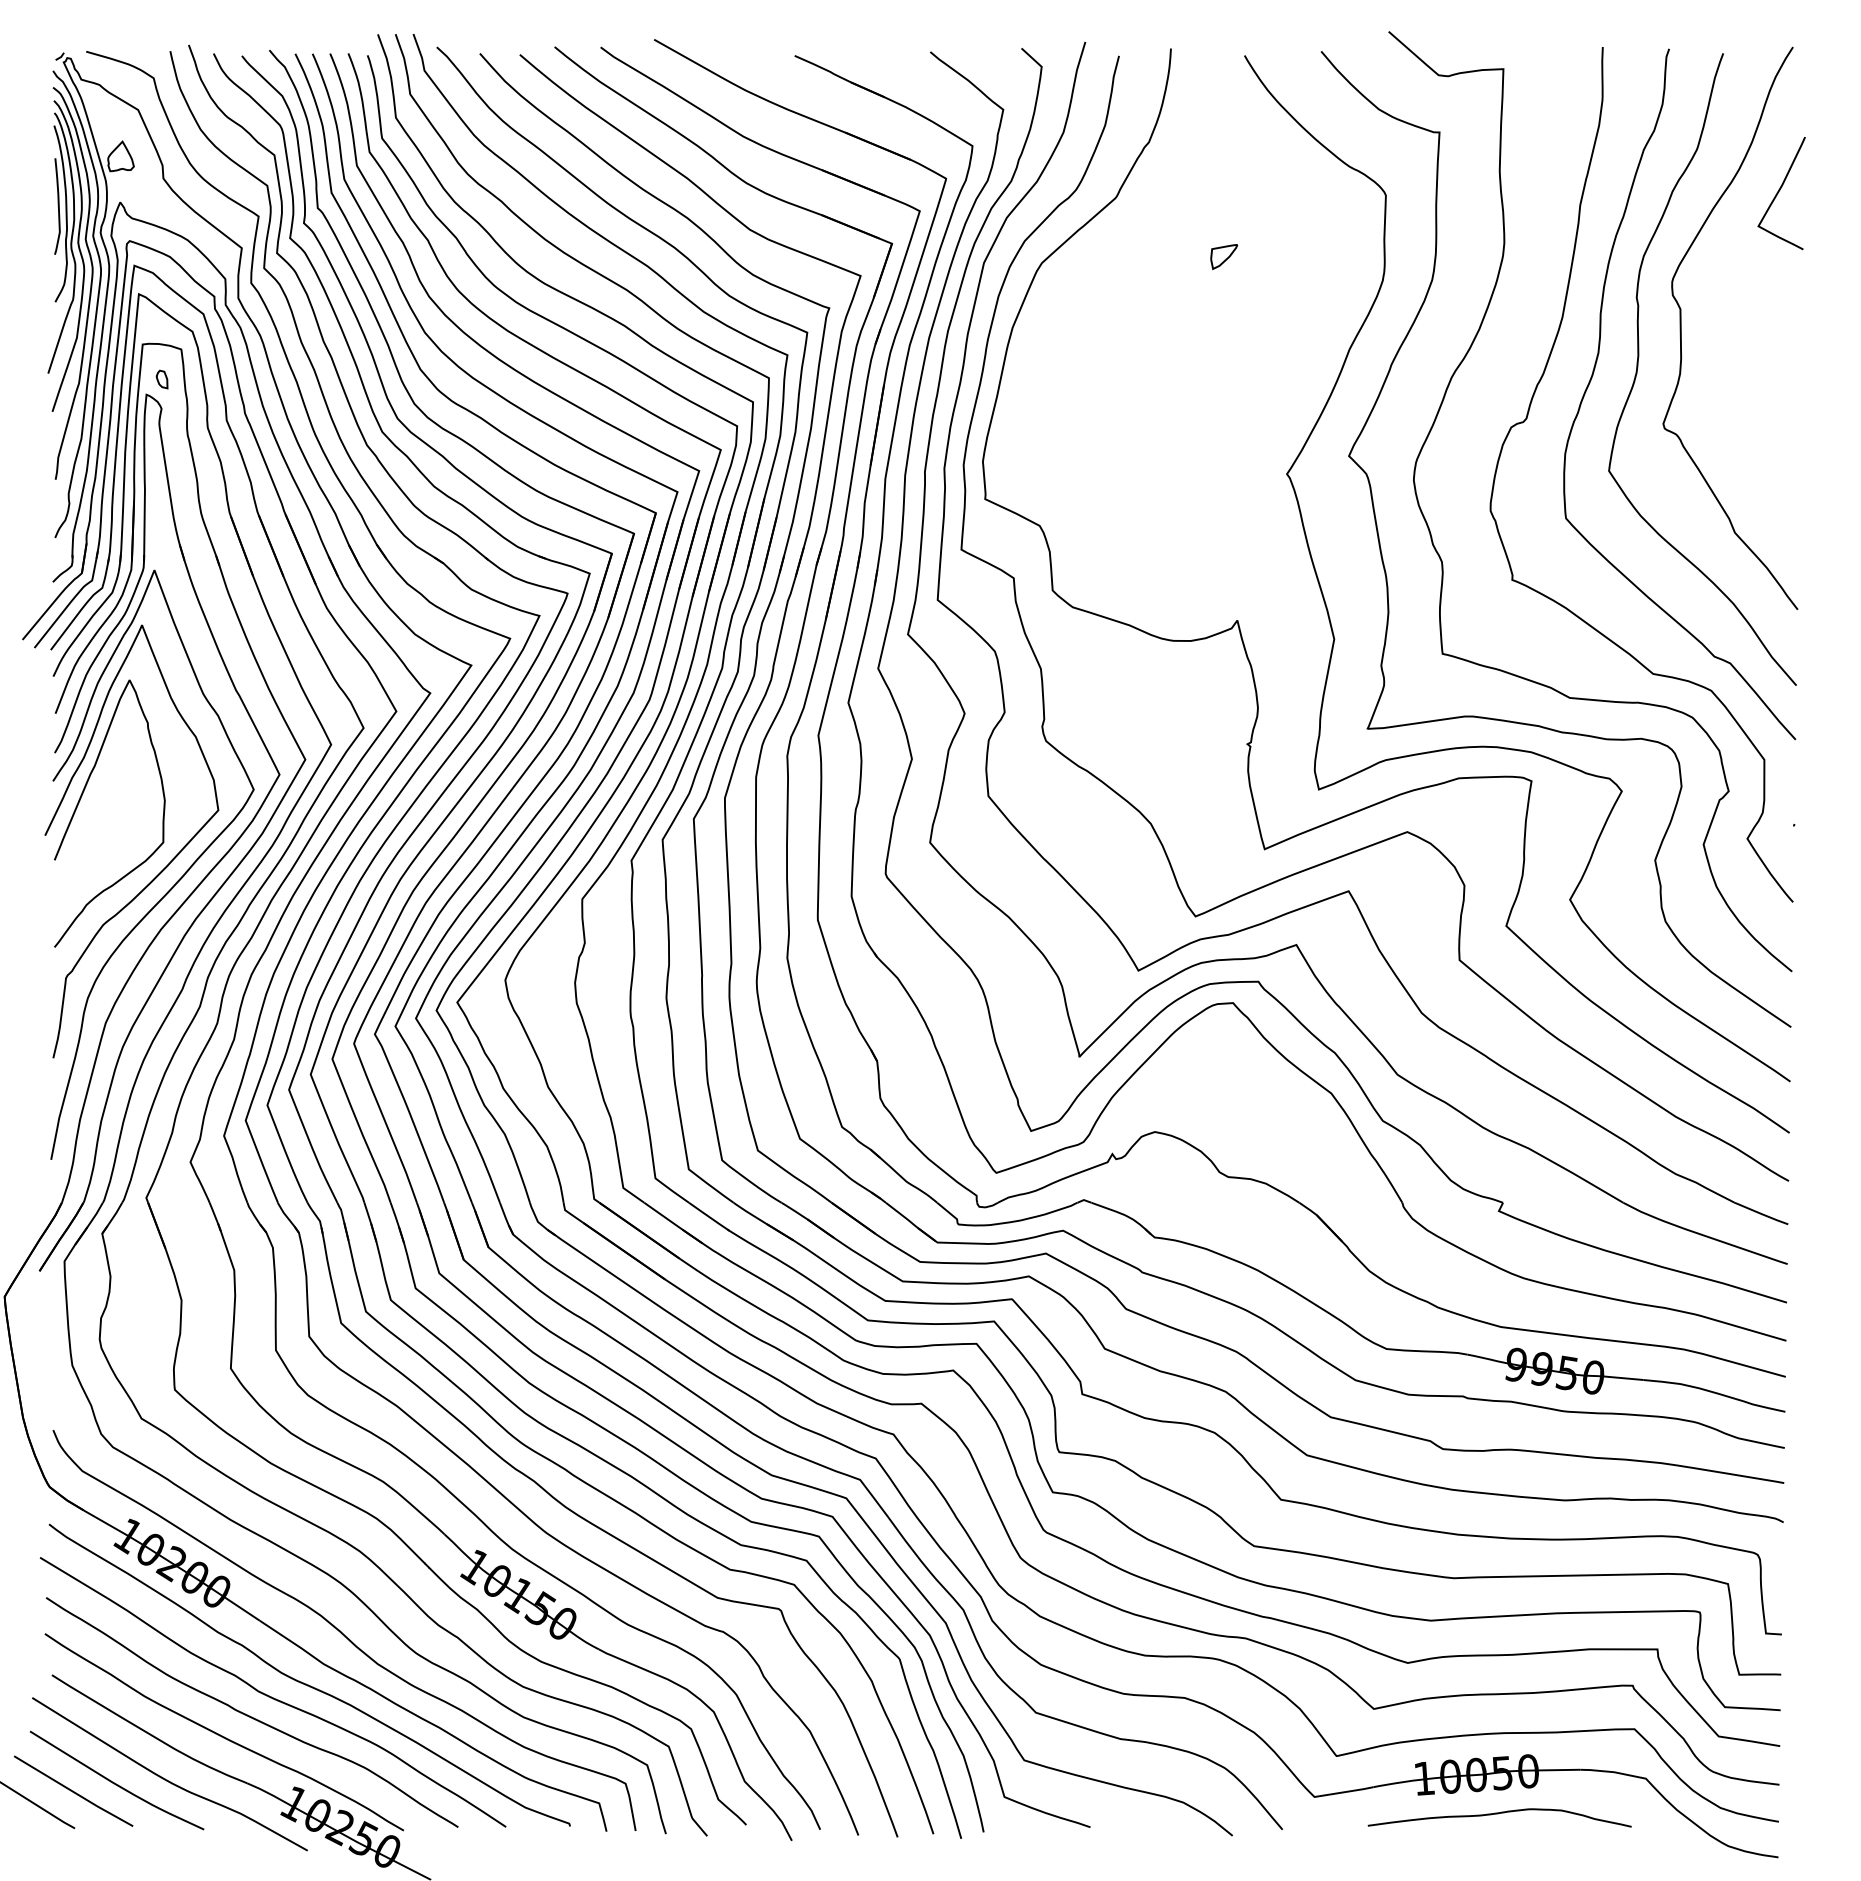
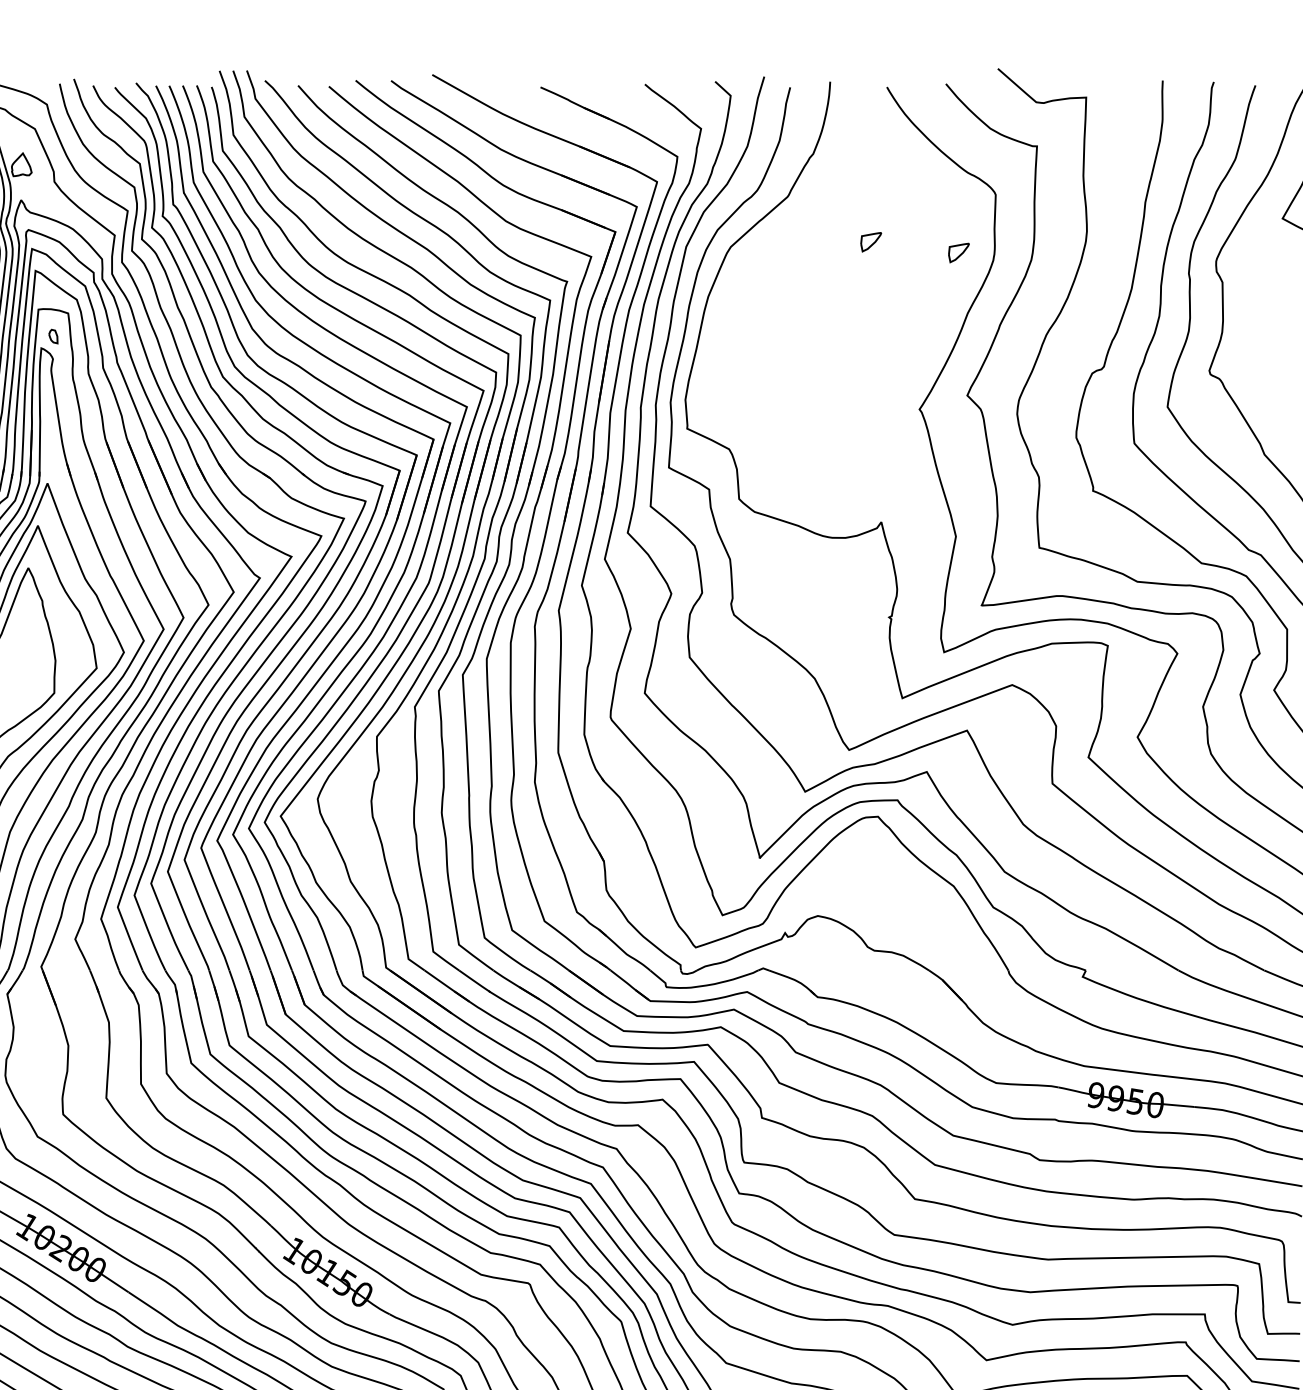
part: (1338, 271) -> (959, 253), added

